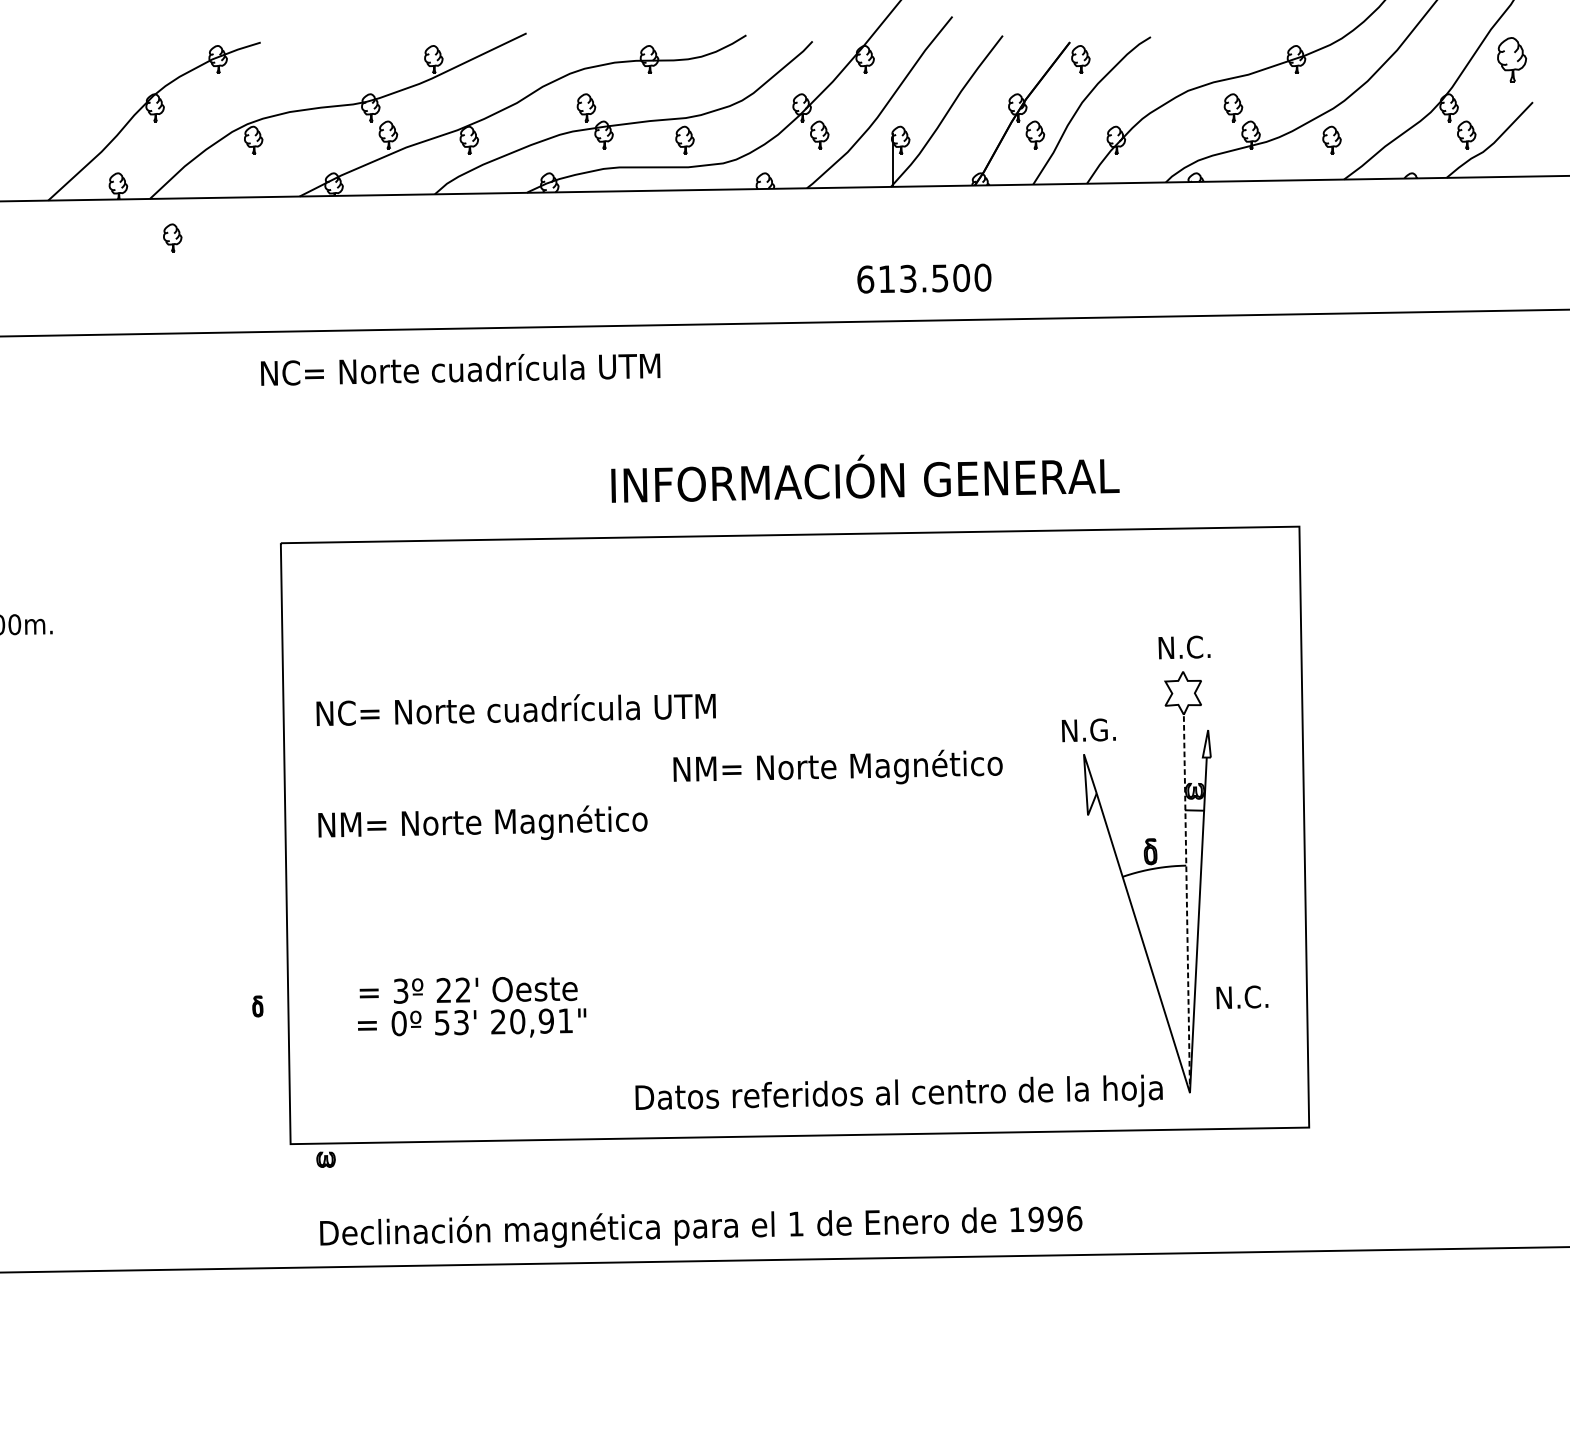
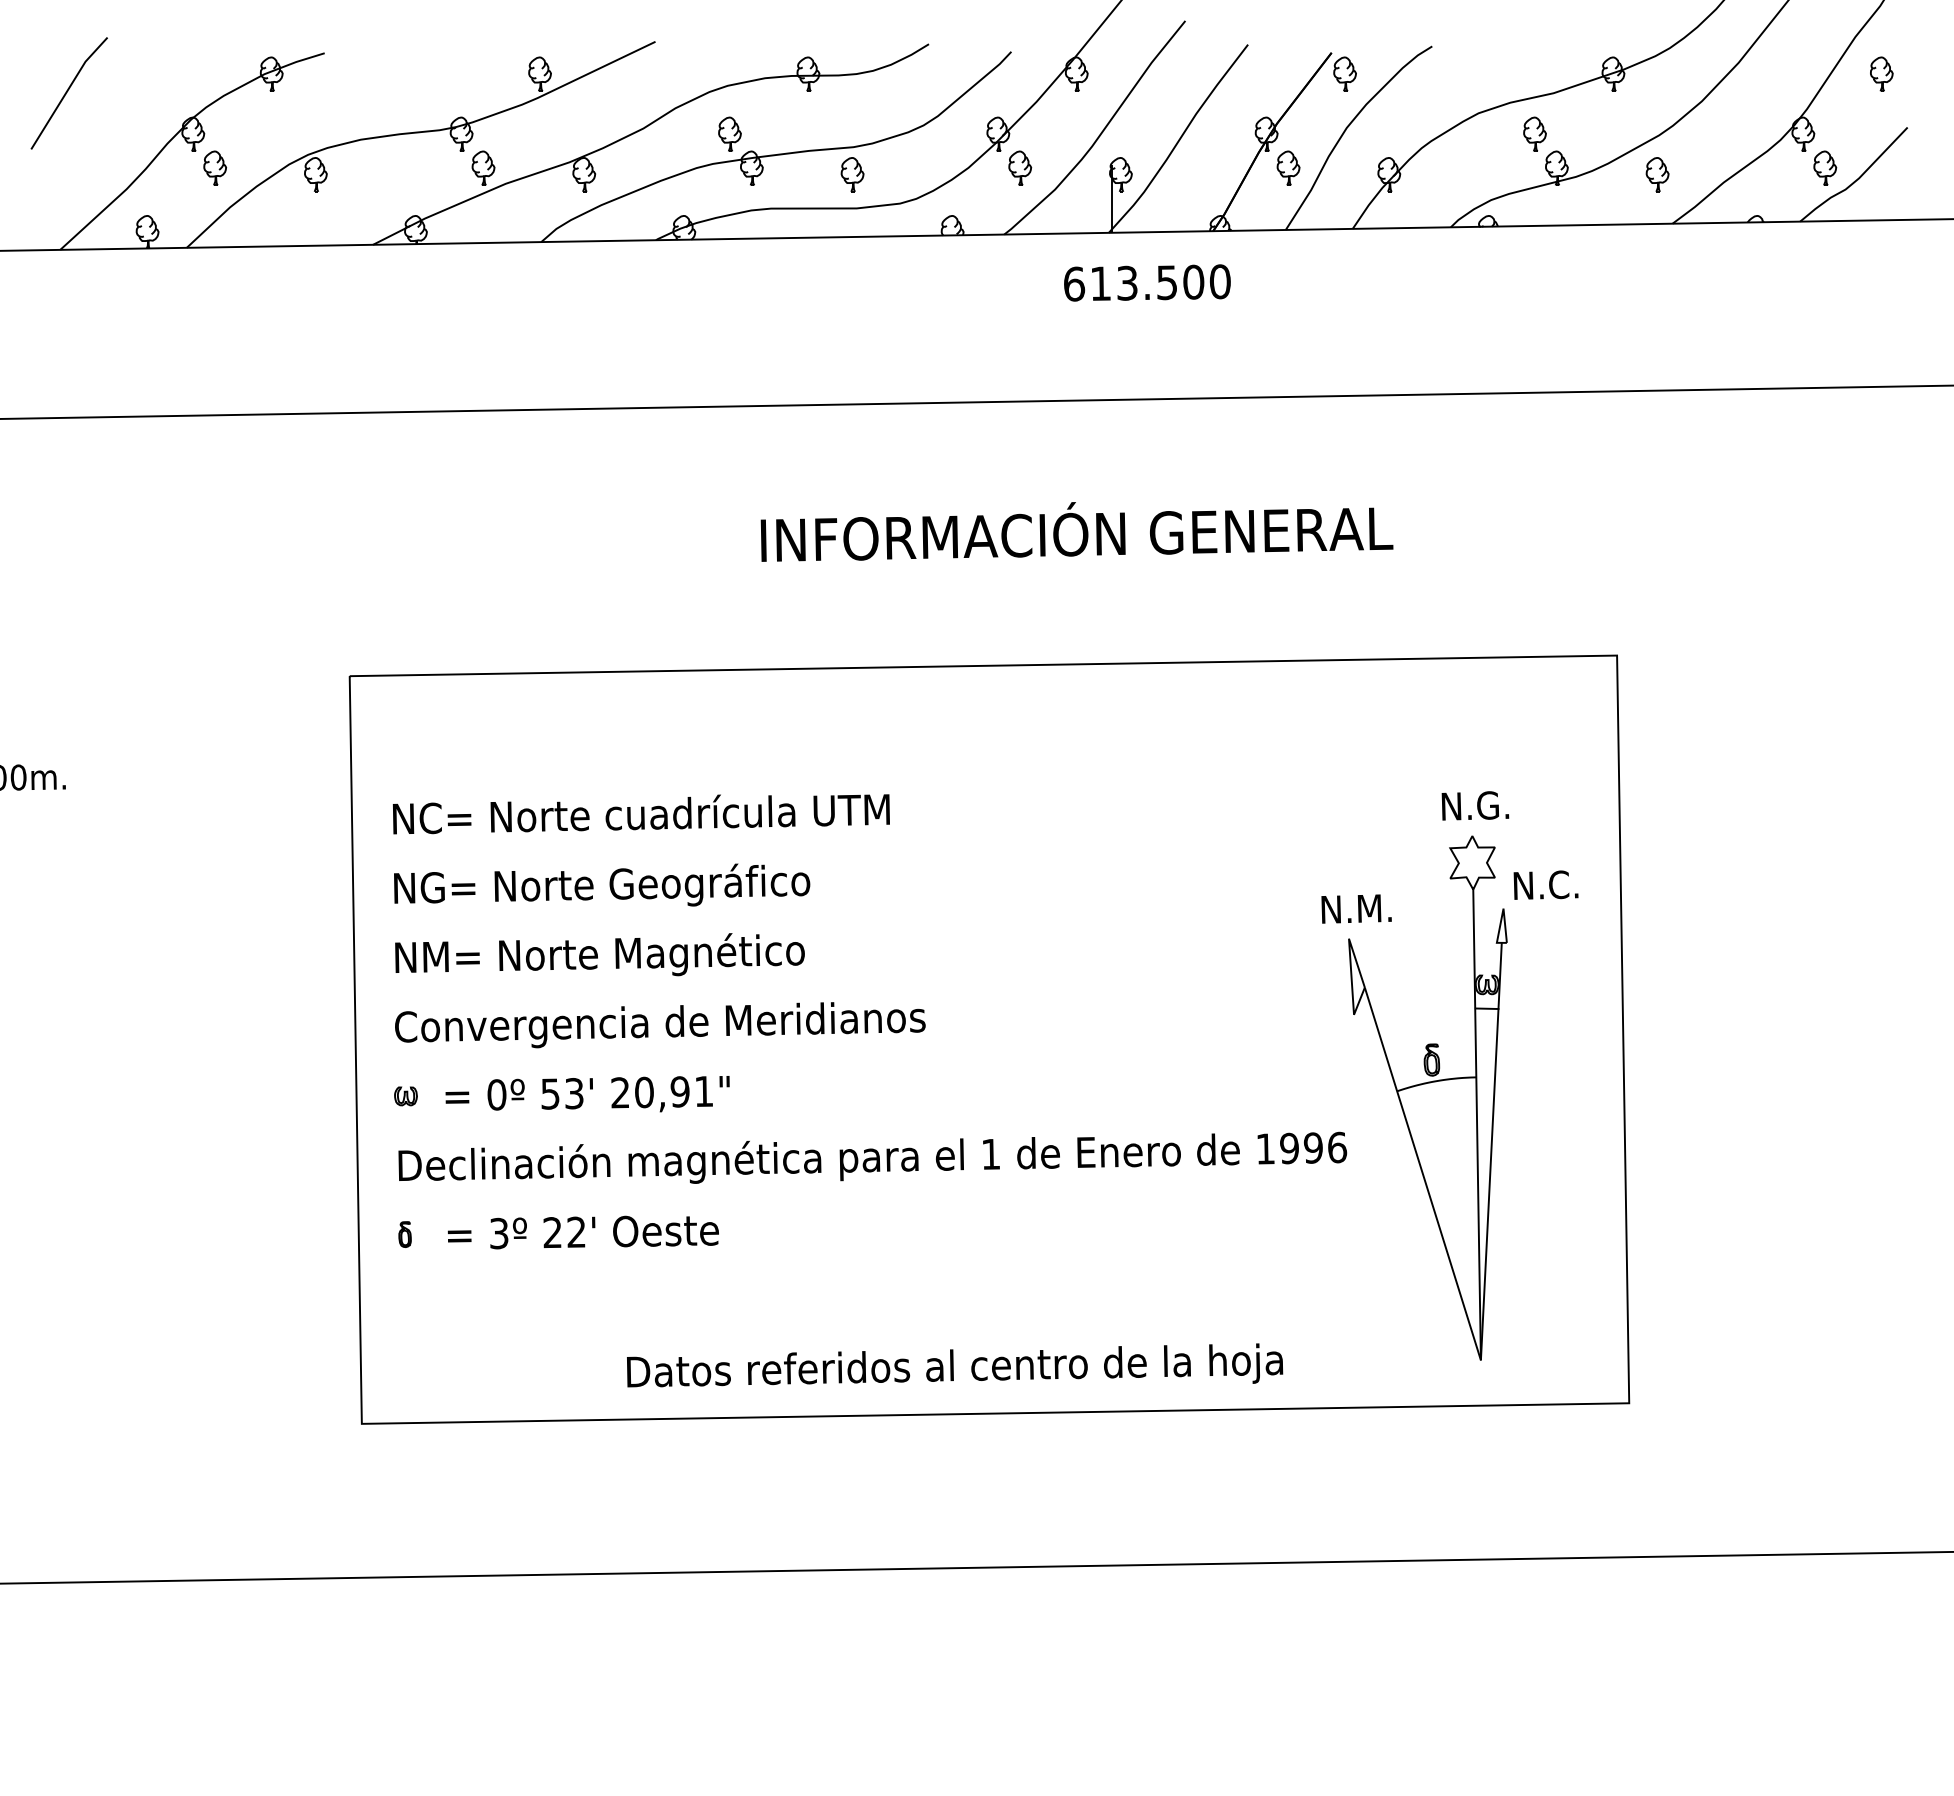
part: (1511, 58) -> (1881, 73), size x0.62
line: (54, 74) -> (67, 92), added
part: (172, 237) -> (215, 167), moved
text: (924, 278) -> (1147, 282), moved
text: (459, 369) -> (640, 814), moved
text: (864, 478) -> (1076, 531), moved
text: (1204, 647) -> (1499, 805), N.C. -> N.G.
text: (527, 710) -> (656, 884), NC= Norte cuadrícula UTM -> NG= Norte Geográfico
text: (1103, 729) -> (1373, 908), N.G. -> N.M.
text: (837, 766) -> (599, 954), moved
text: (530, 823) -> (660, 1025), NM= Norte Magnético -> Convergencia de Meridianos
line: (1187, 903) -> (1477, 1124), dashed -> solid
text: (1241, 996) -> (1545, 884), moved
part: (257, 1006) -> (404, 1234), moved
text: (471, 1023) -> (587, 1094), moved
text: (899, 1092) -> (955, 1365), moved
part: (325, 1159) -> (405, 1096), moved
text: (701, 1226) -> (872, 1157), moved

